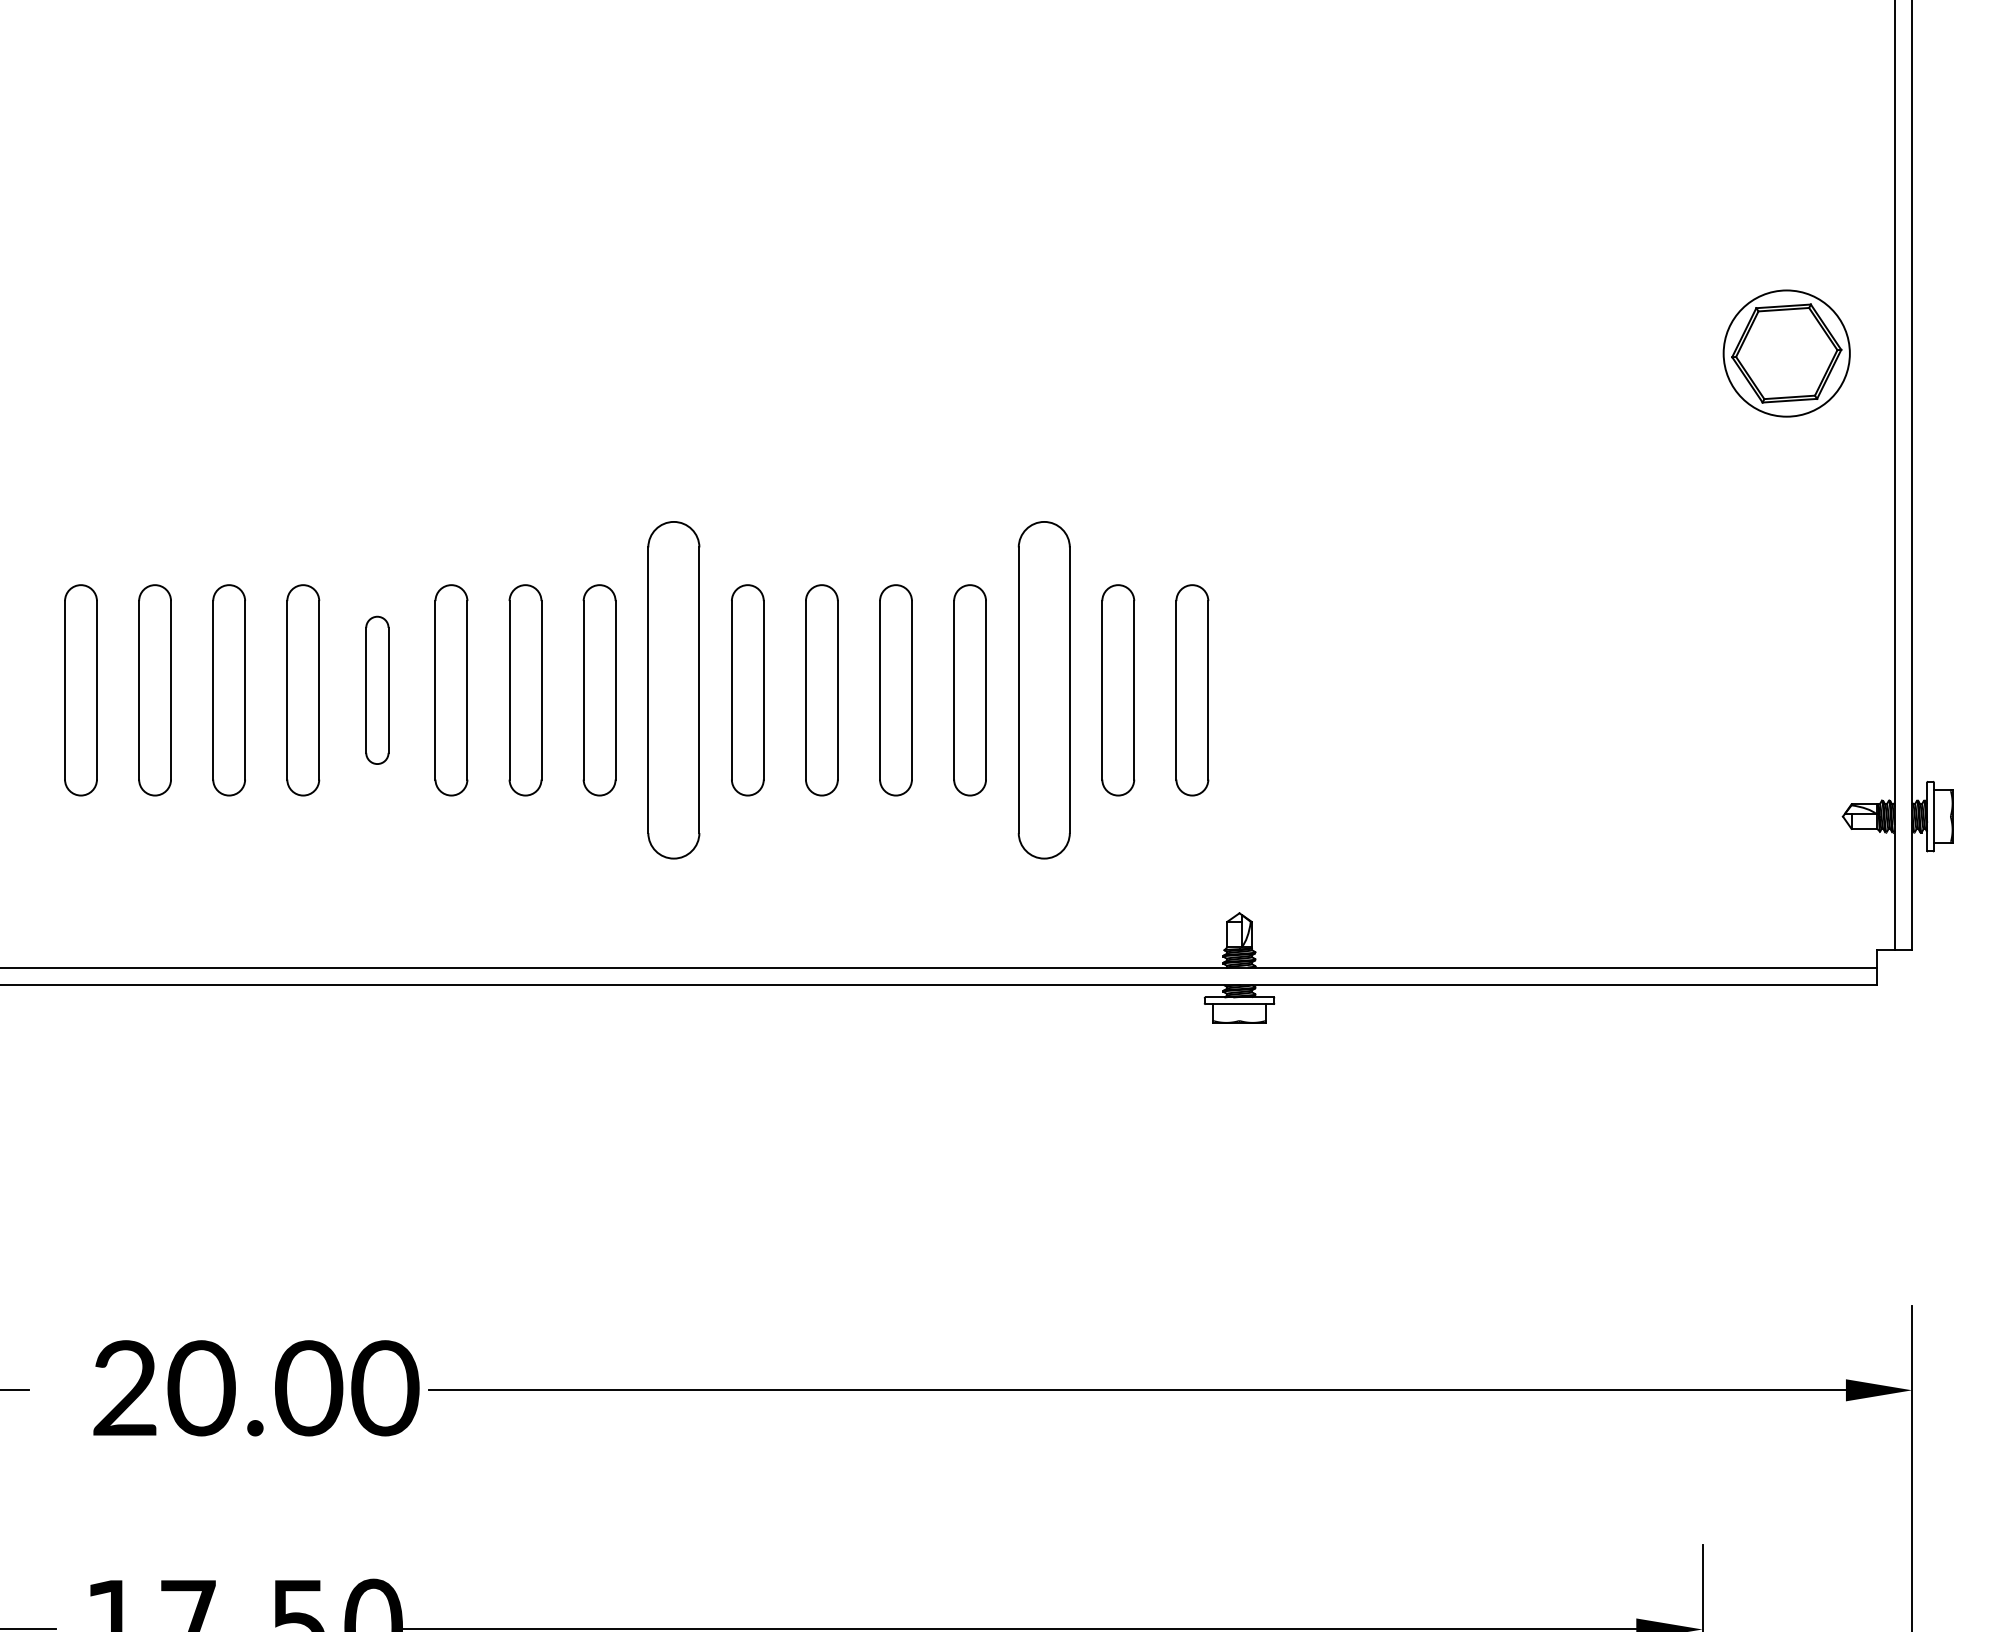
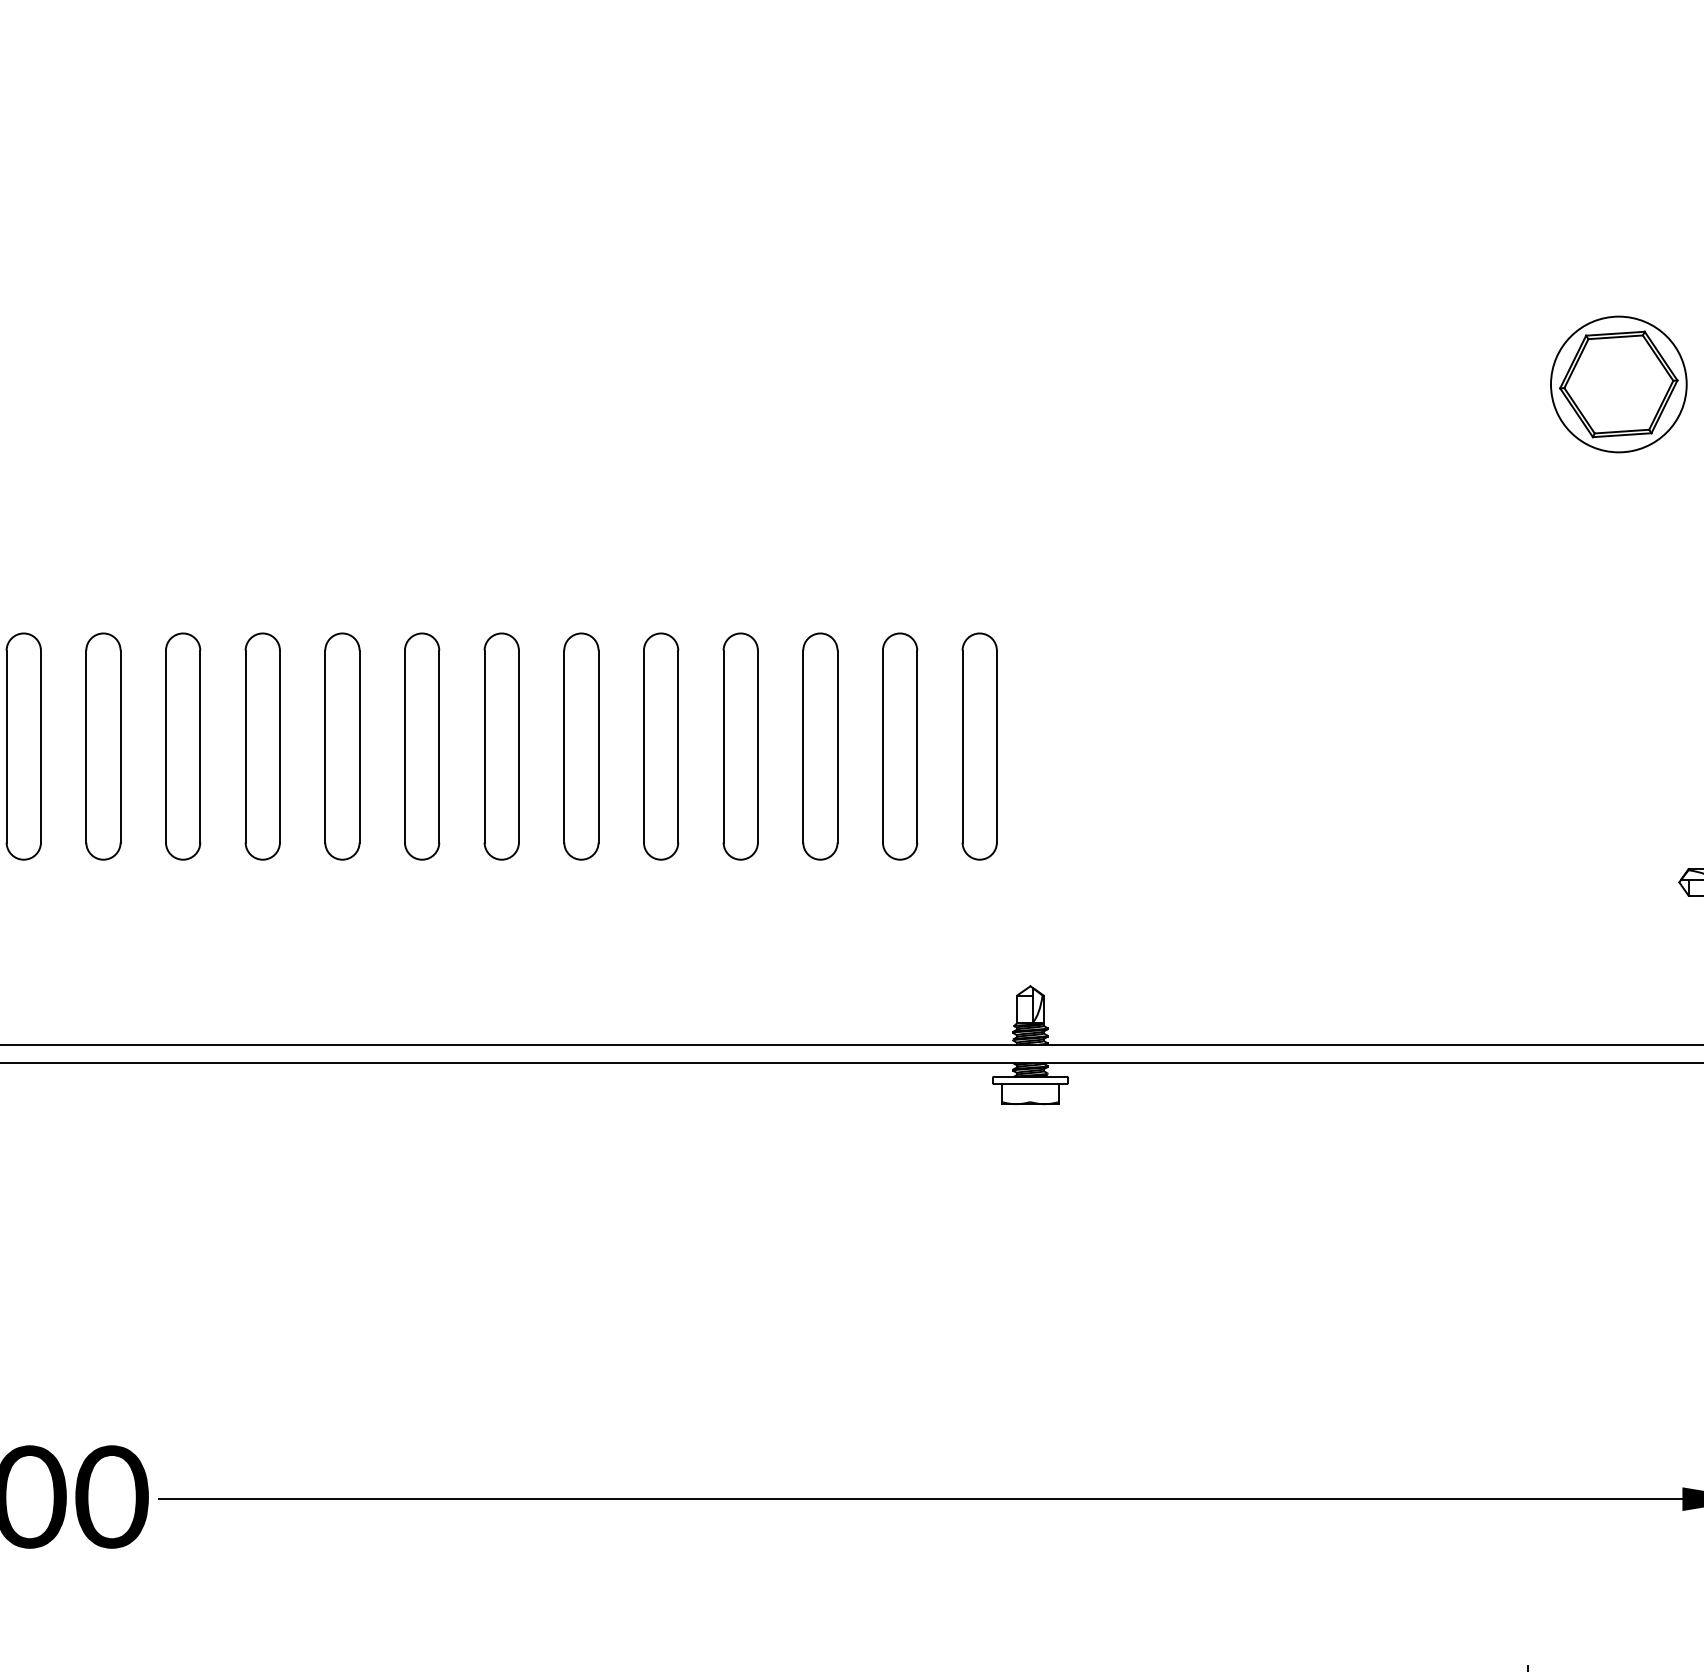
part: (377, 690) -> (103, 746), size x1.43
part: (673, 690) -> (421, 746), size x0.62
part: (1043, 690) -> (819, 746), size x0.62

